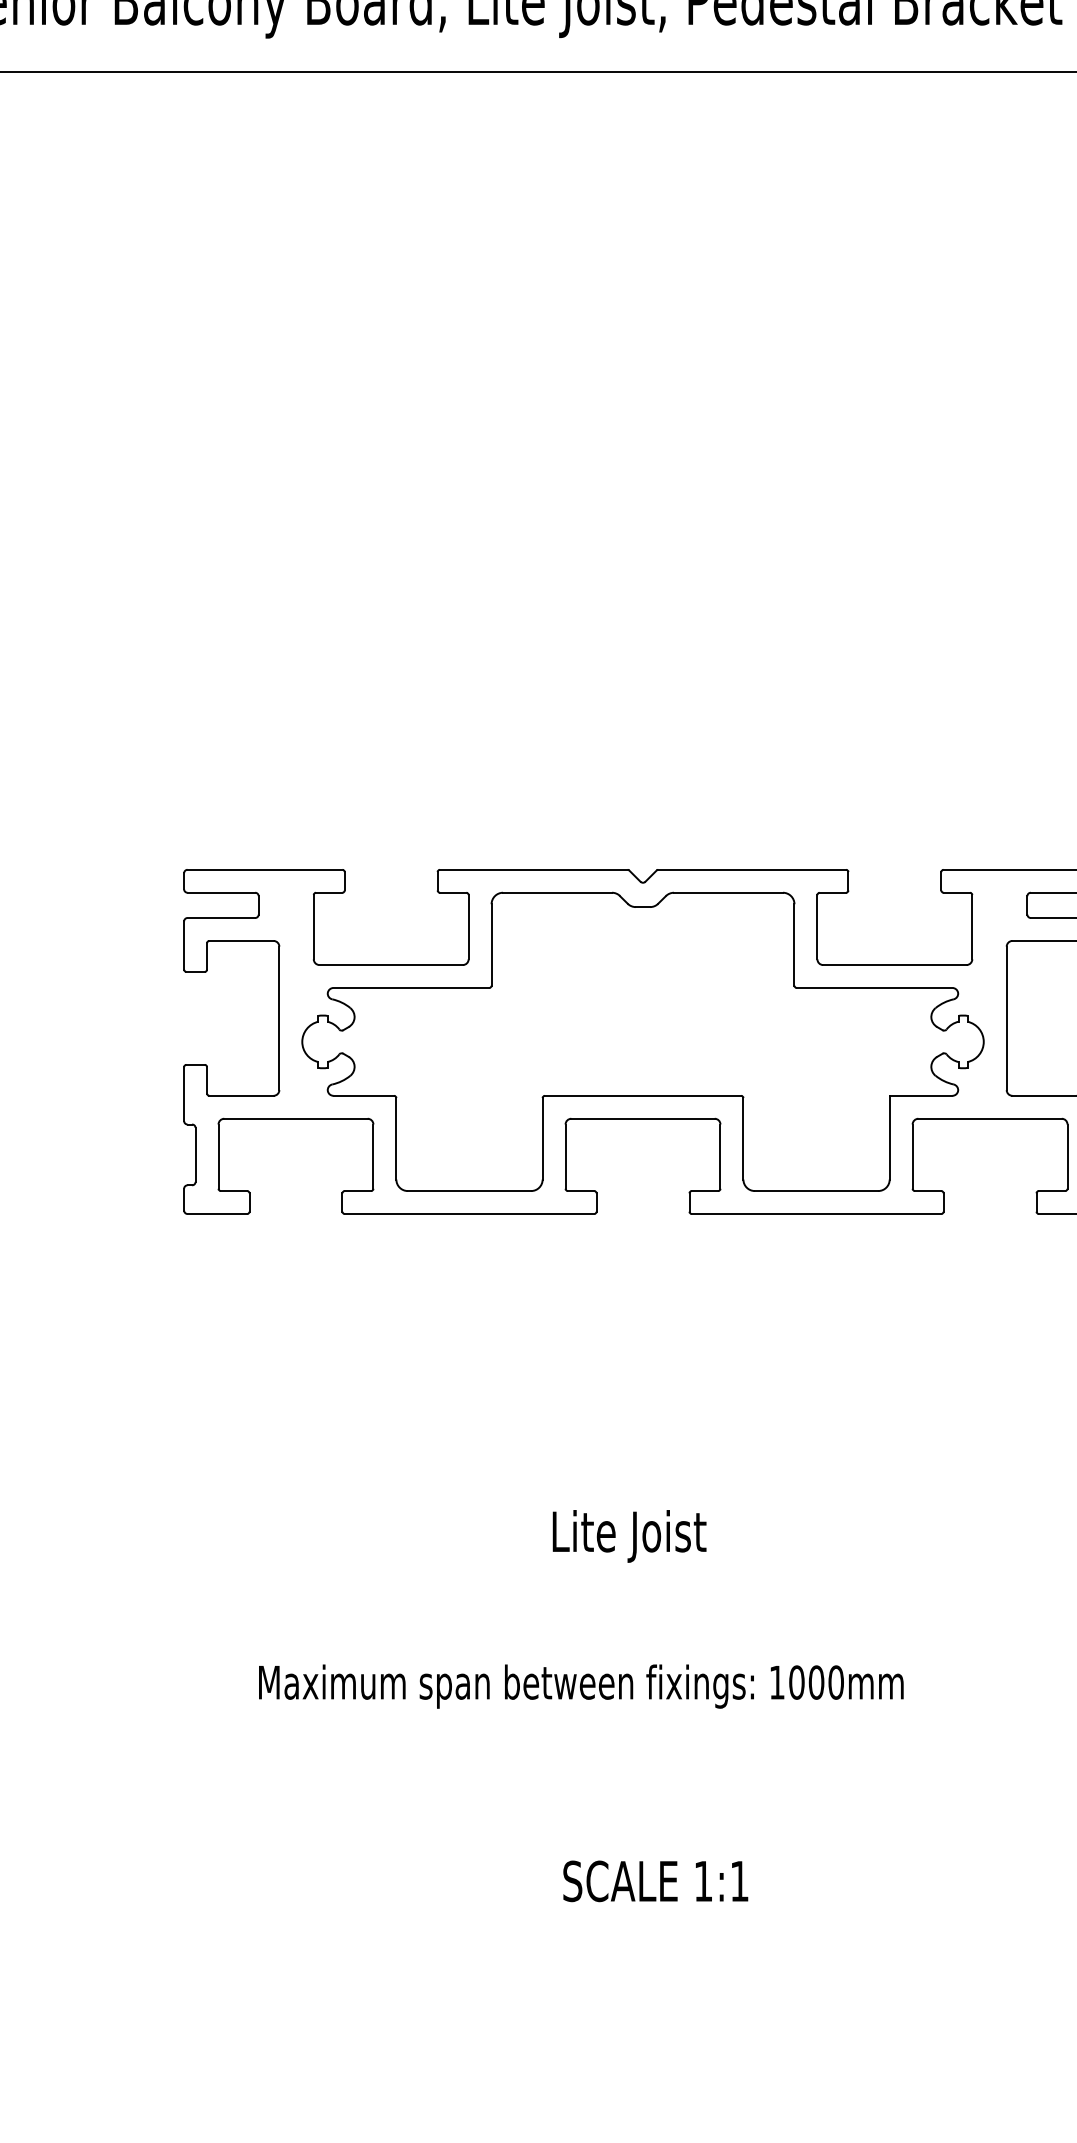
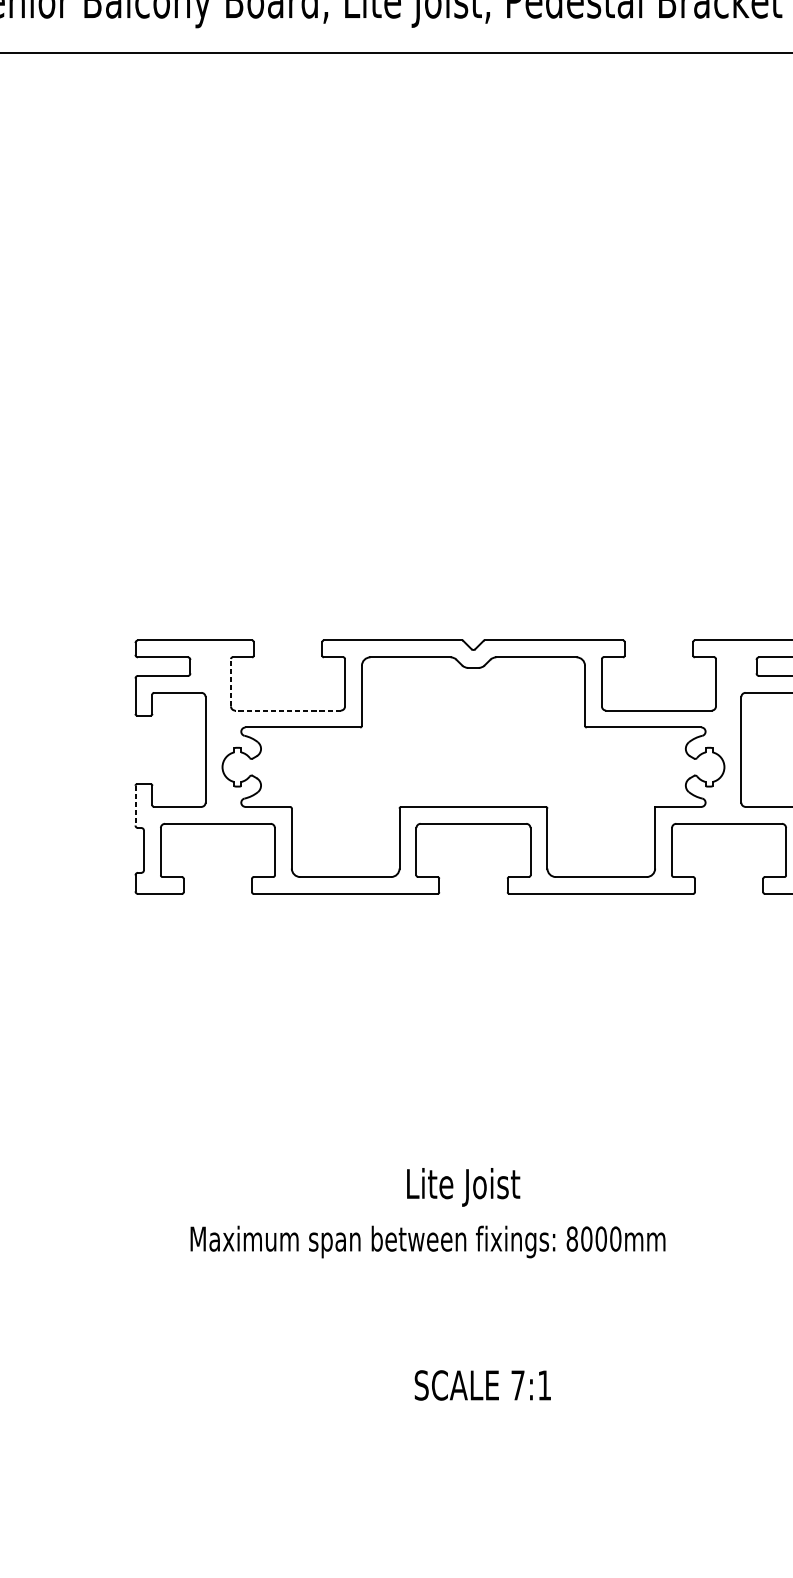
line: (313, 926) -> (230, 682), solid -> dashed
line: (391, 965) -> (288, 710), solid -> dashed
line: (184, 1094) -> (135, 805), solid -> dashed
text: (629, 1536) -> (463, 1187), moved
text: (776, 1682) -> (571, 1239), 1000mm -> 8000mm
text: (703, 1881) -> (518, 1385), 1:1 -> 7:1

